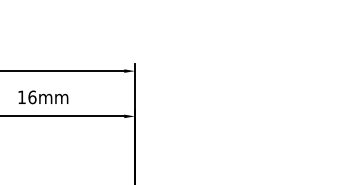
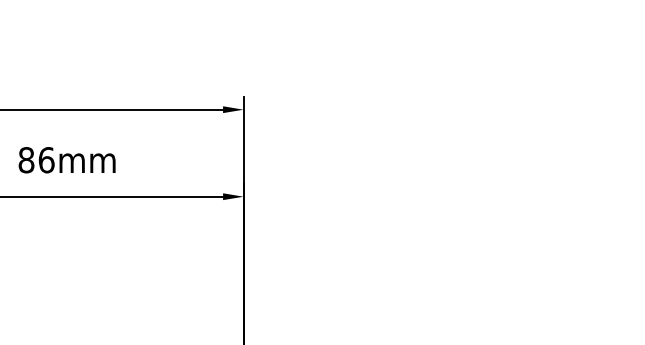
text: (22, 97) -> (27, 160), 16mm -> 86mm

